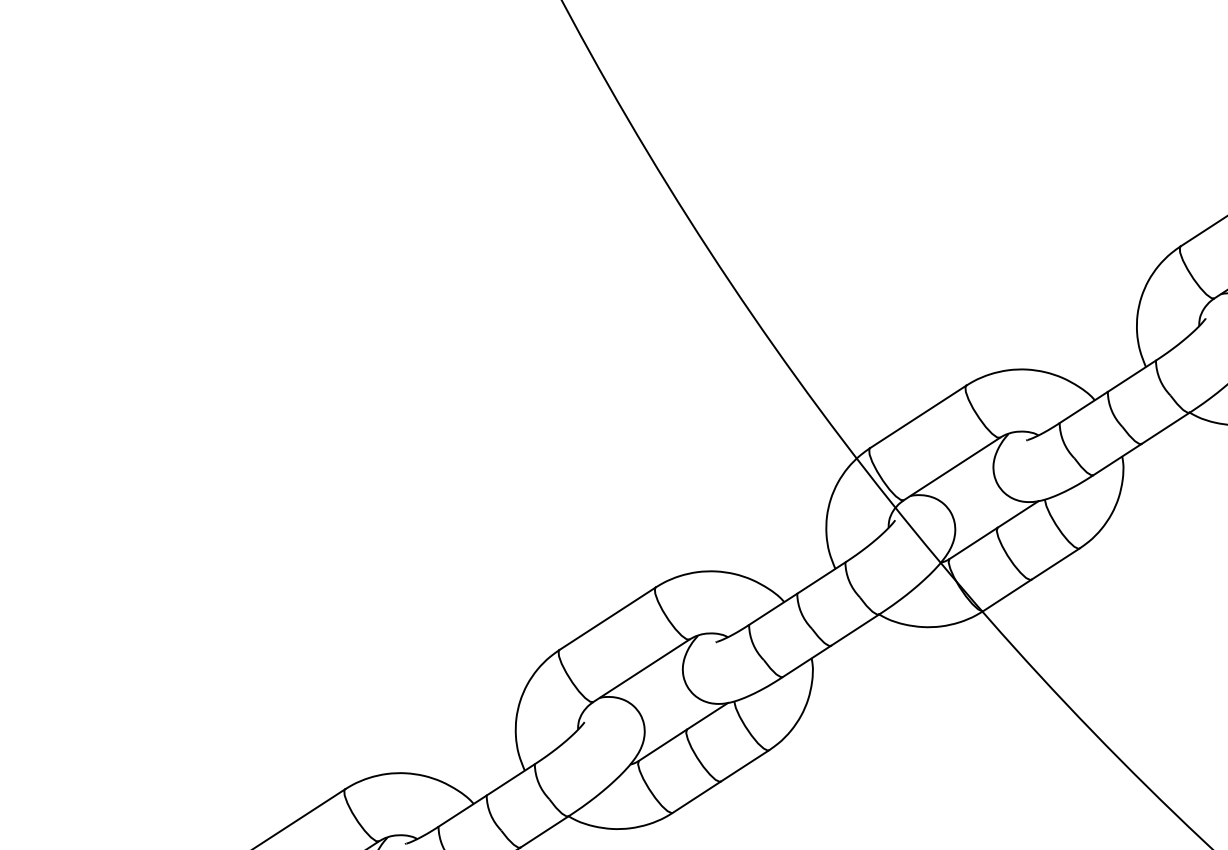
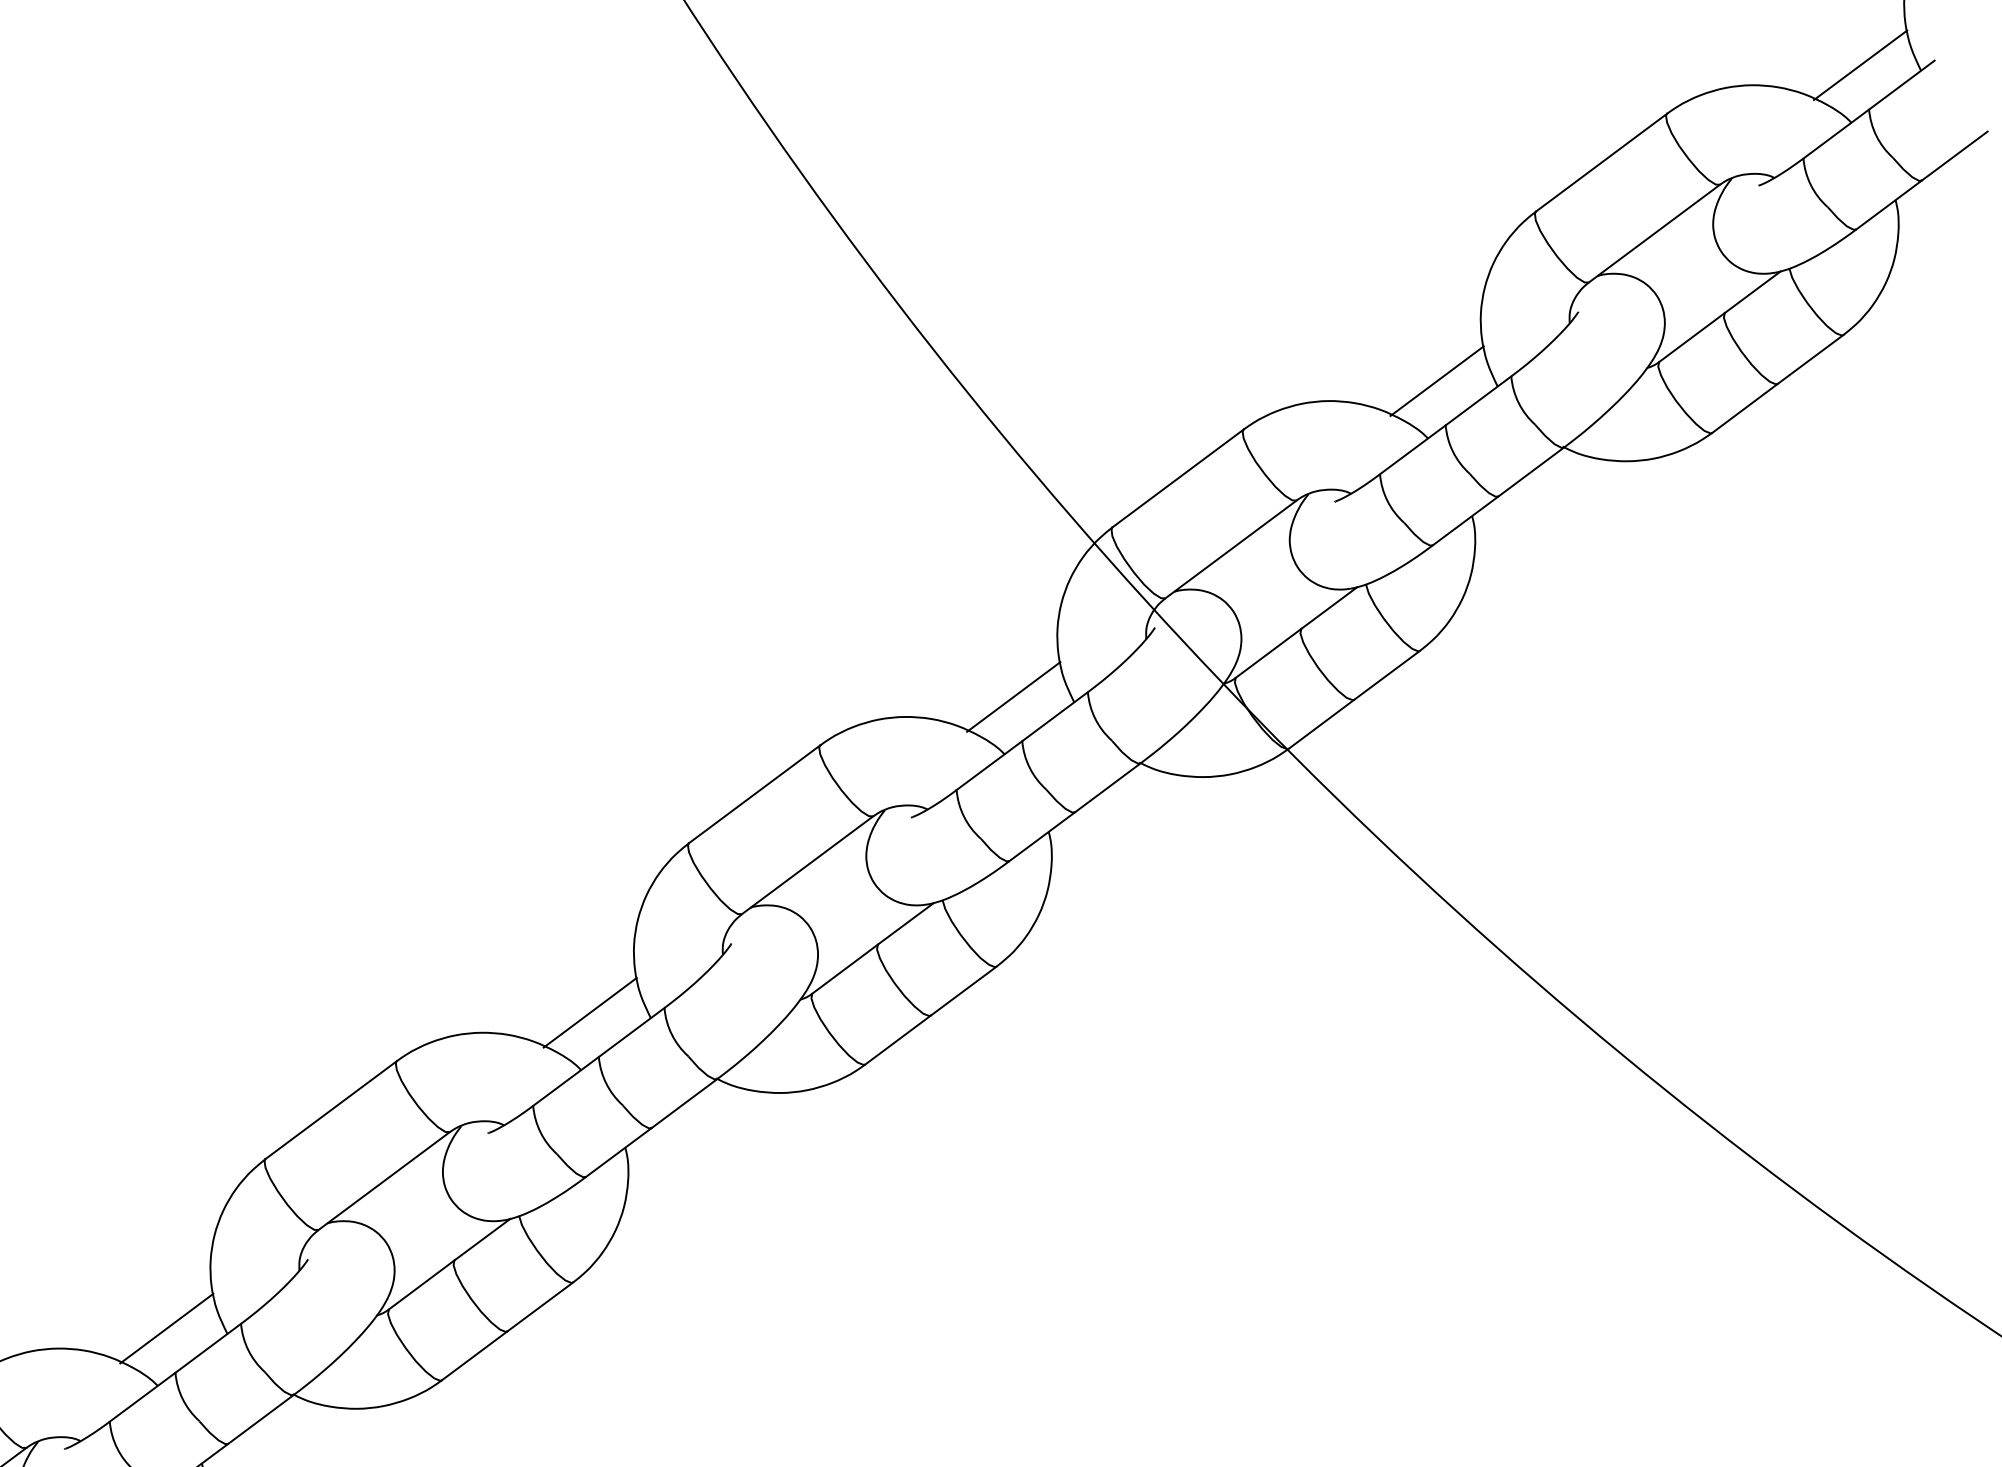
line: (1103, 360) -> (1436, 380), added
line: (793, 562) -> (1013, 696), added
line: (482, 763) -> (589, 1012), added

